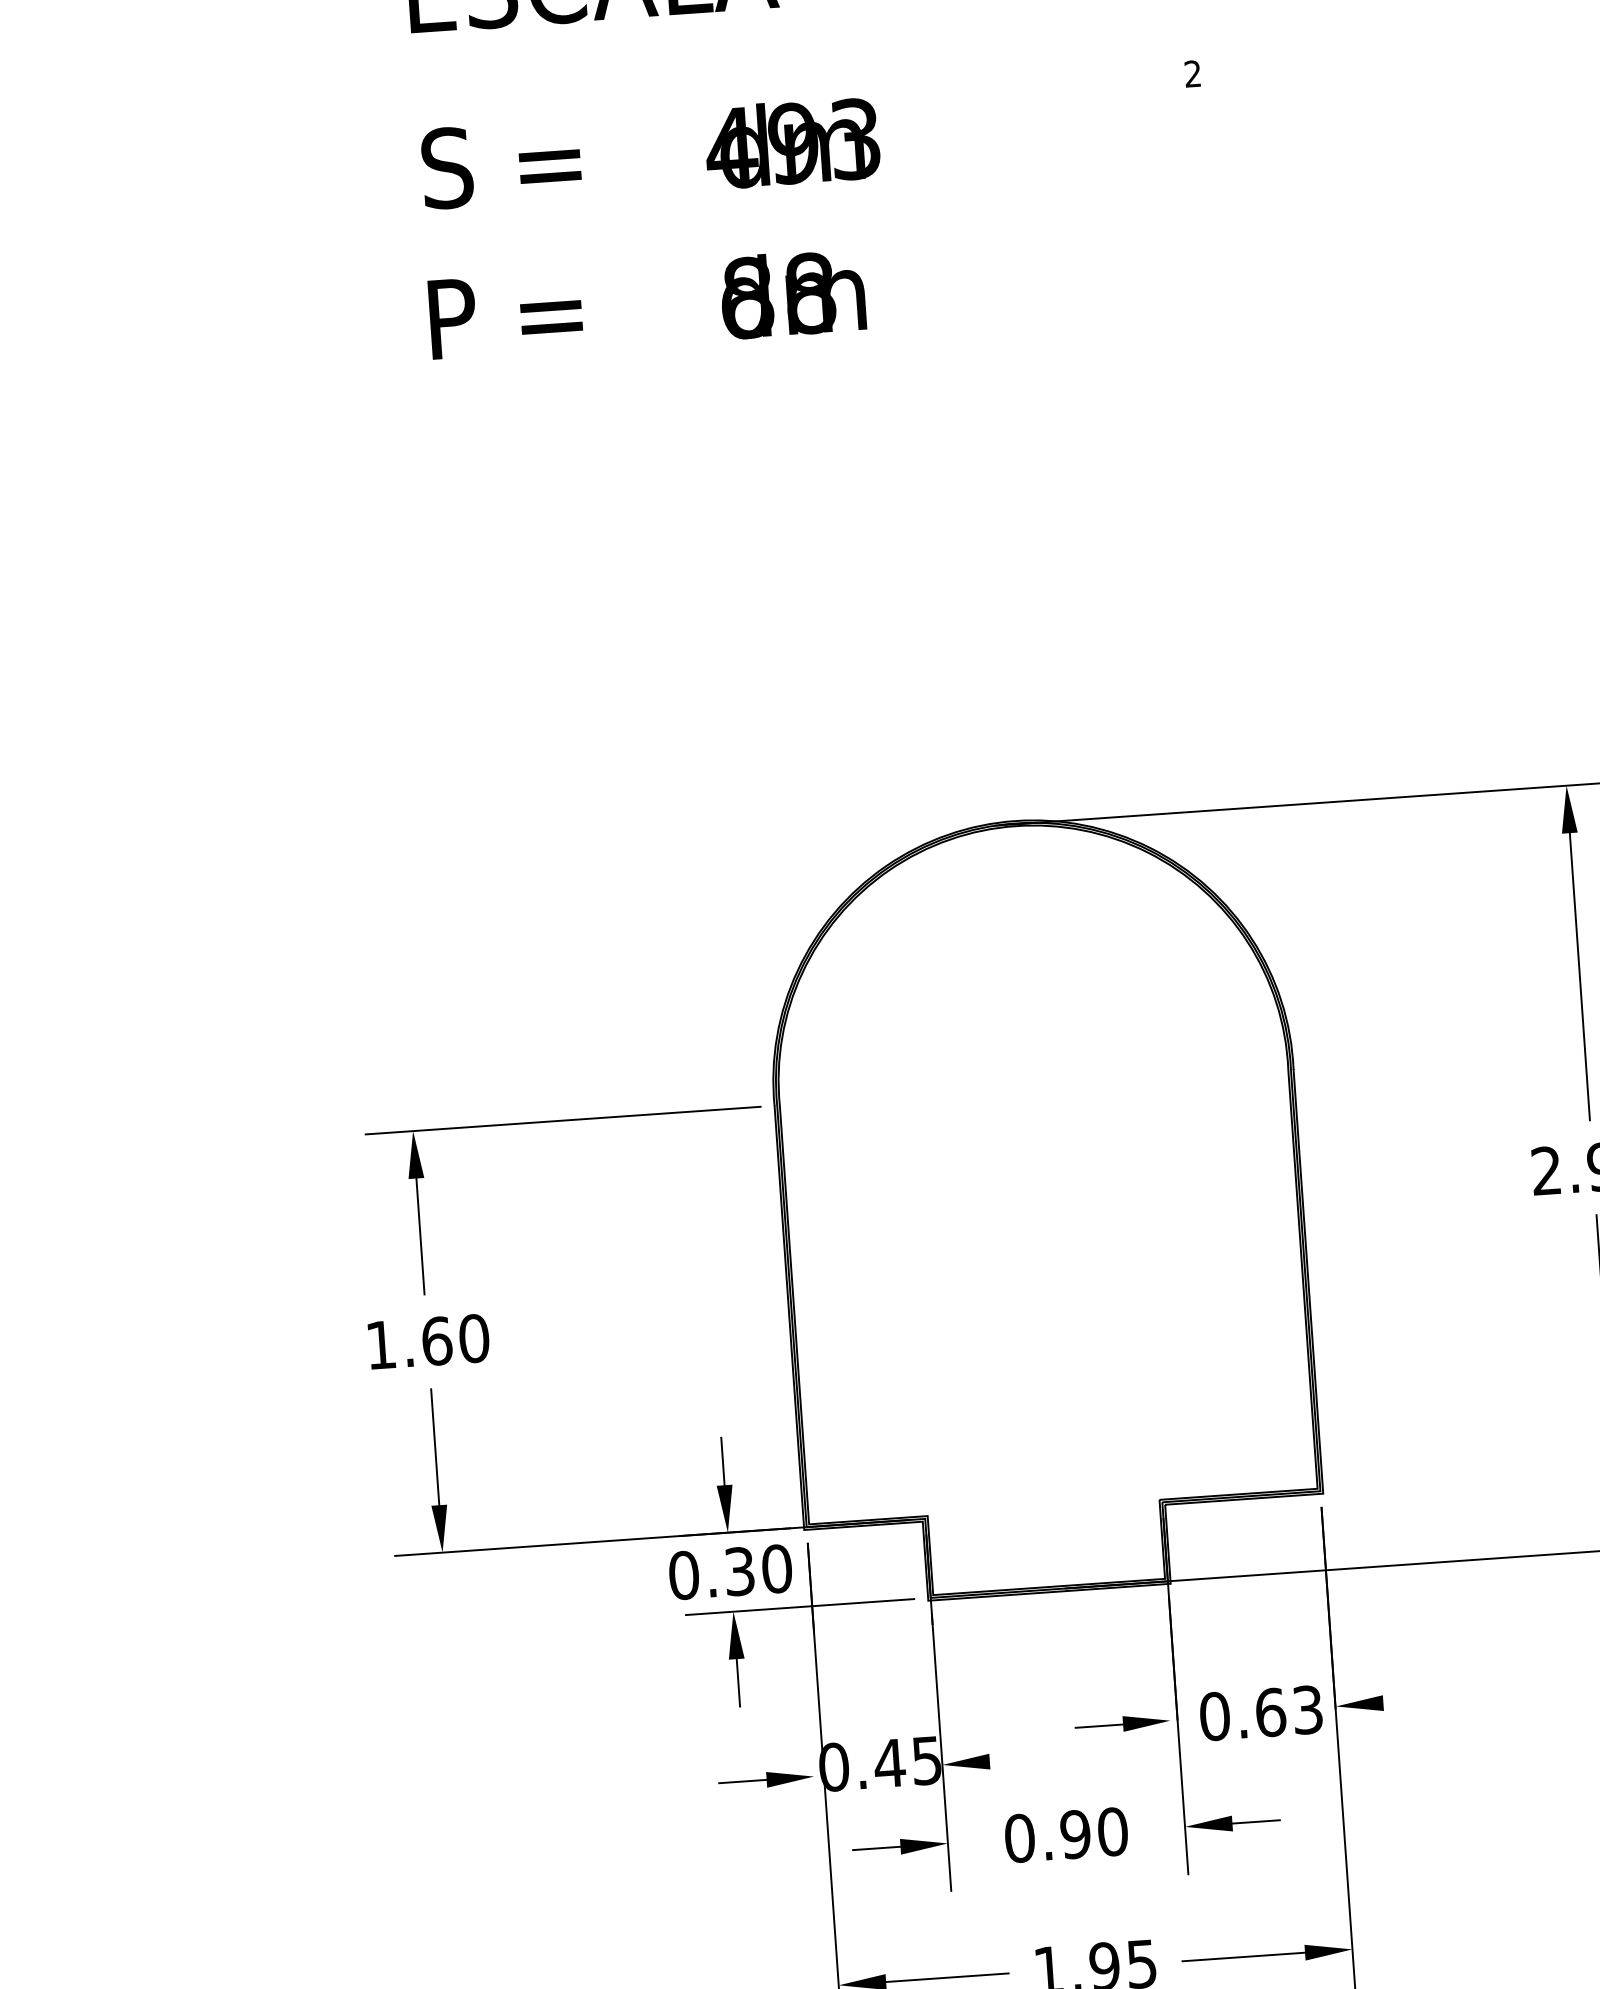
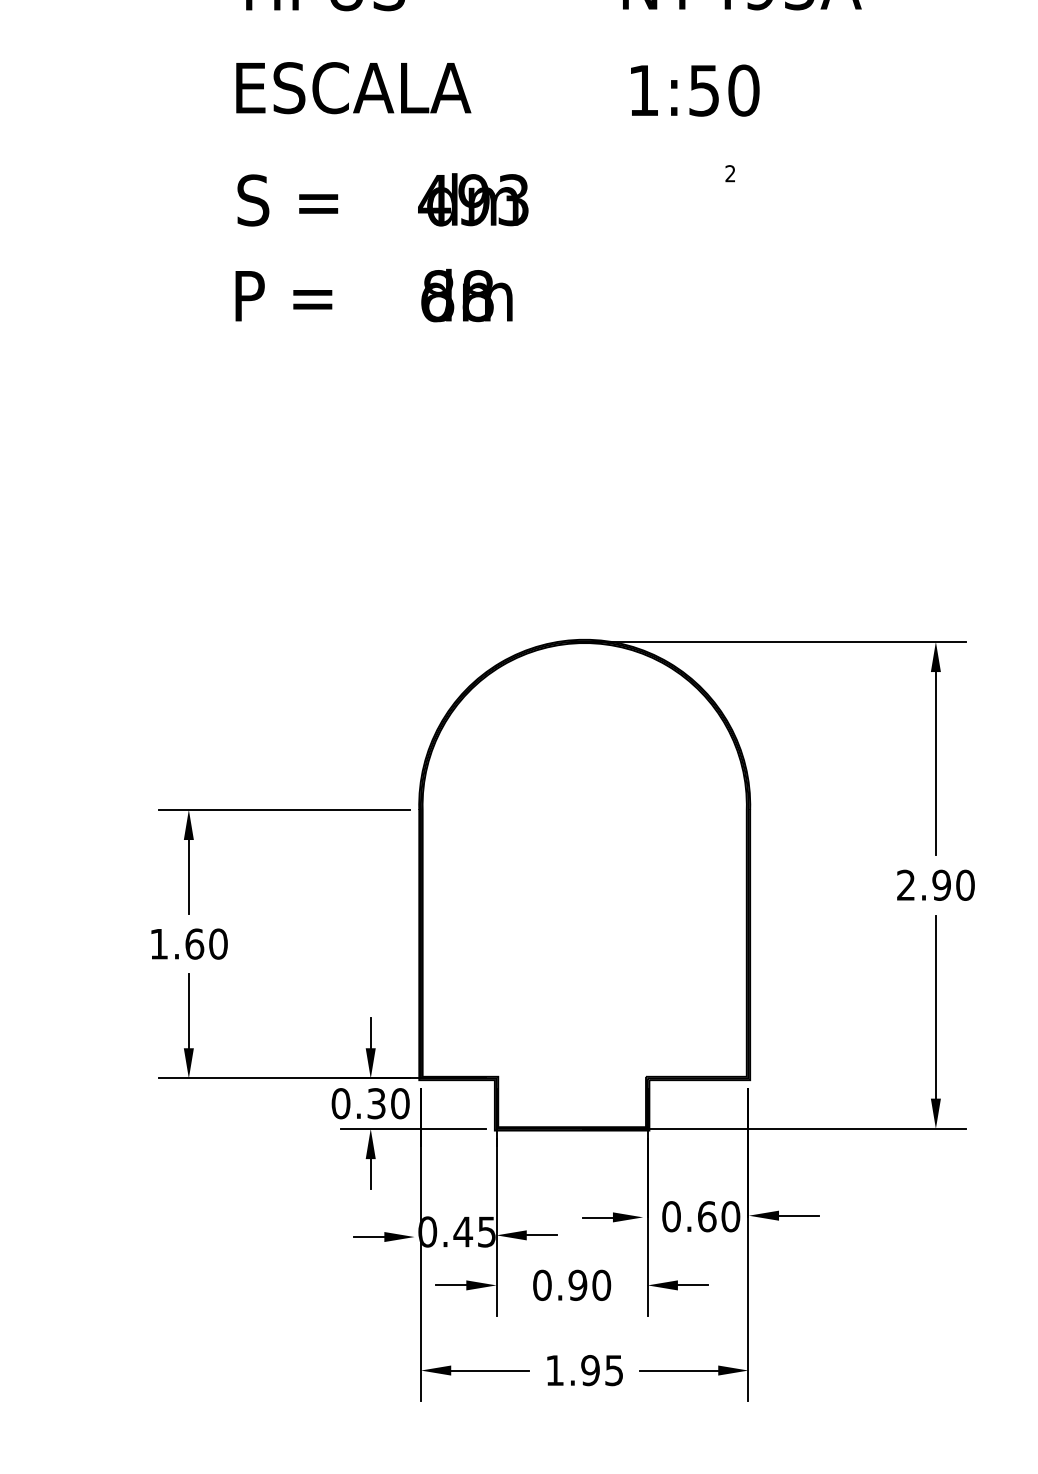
line: (1415, 1700) -> (799, 1215), added
text: (1307, 1709) -> (730, 1216), 0.63 -> 0.60
line: (1012, 1760) -> (541, 1235), added

